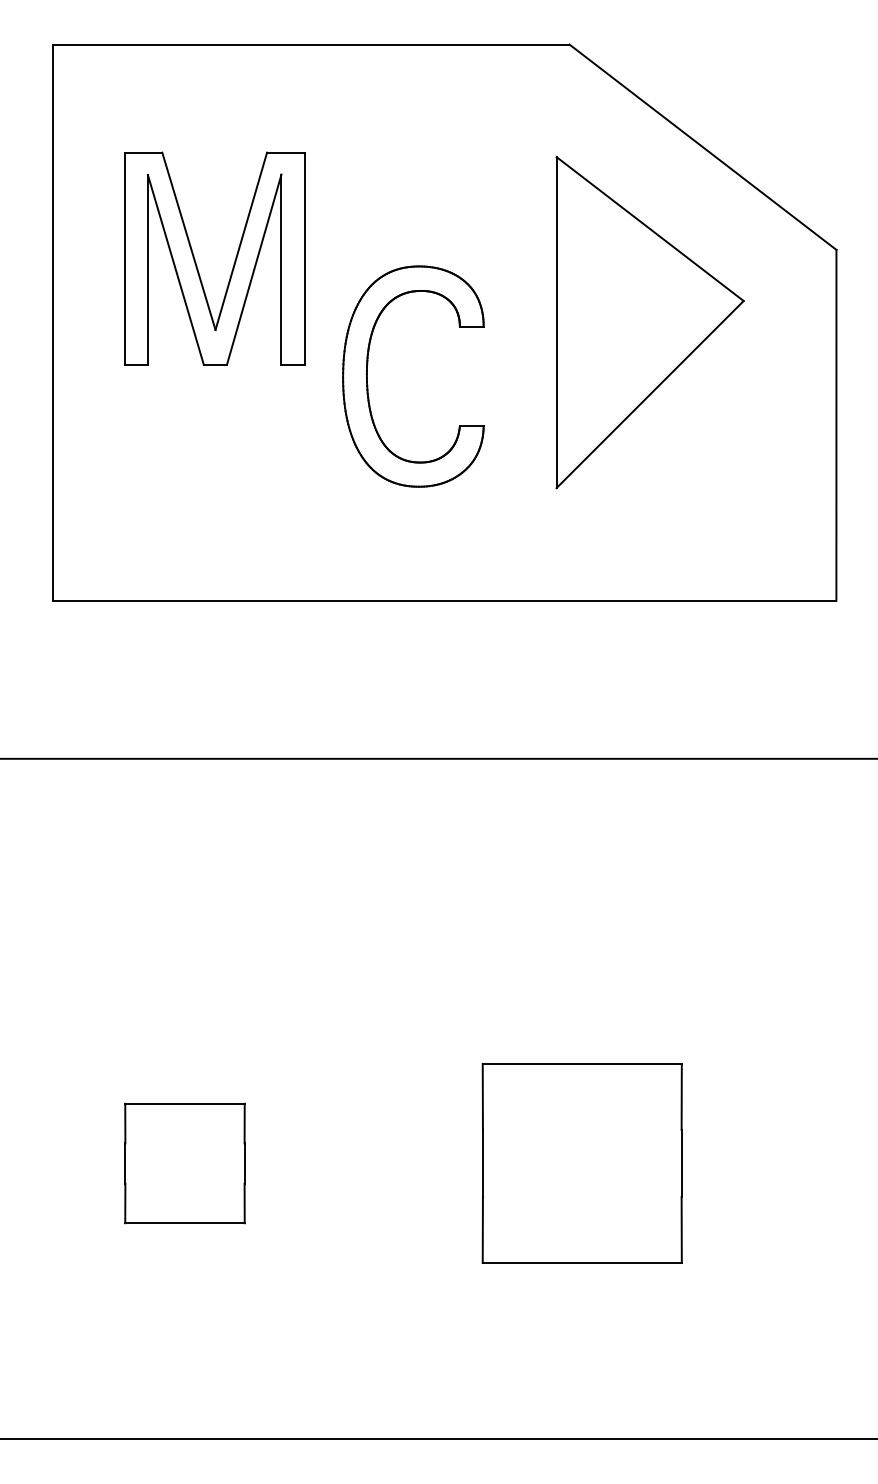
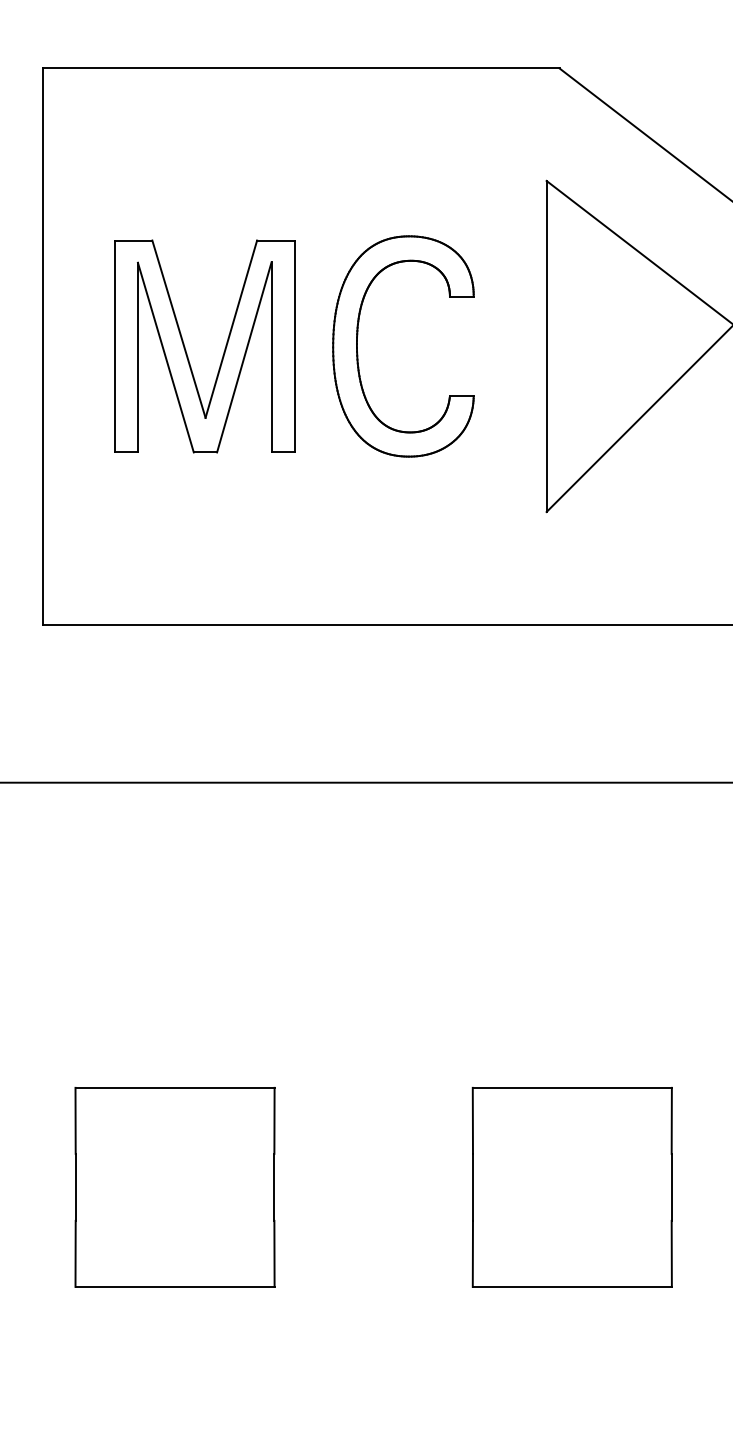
part: (197, 265) -> (187, 353), moved
part: (368, 385) -> (358, 355), moved
part: (184, 1163) -> (174, 1187), size x1.67

